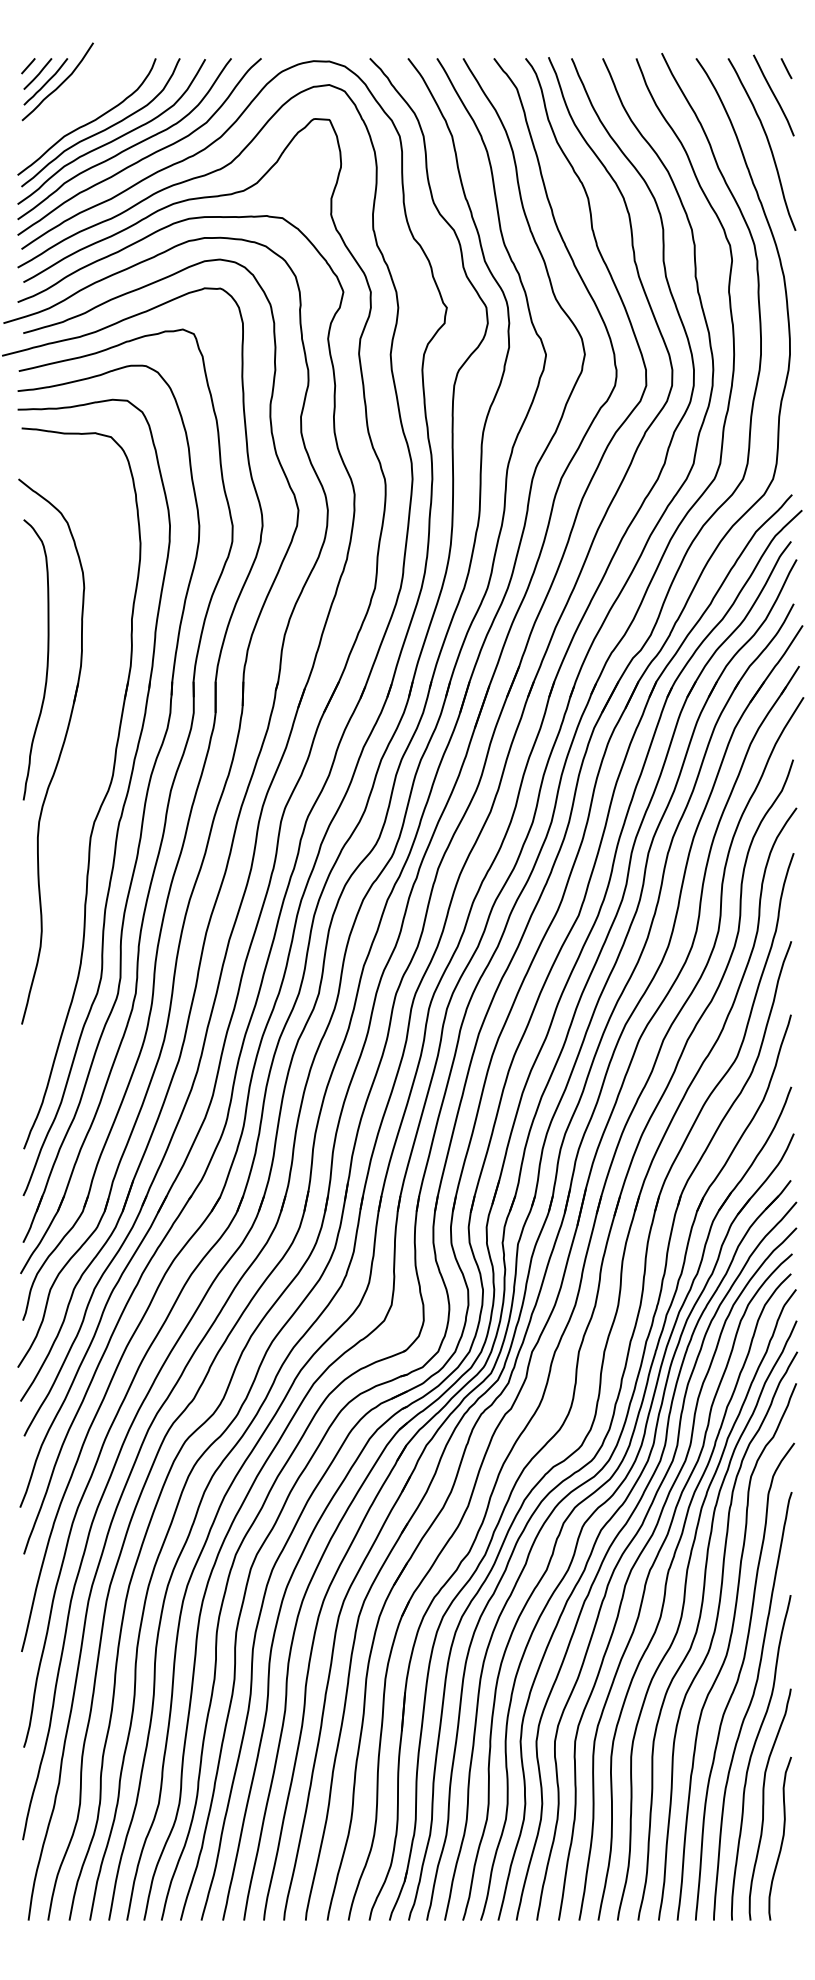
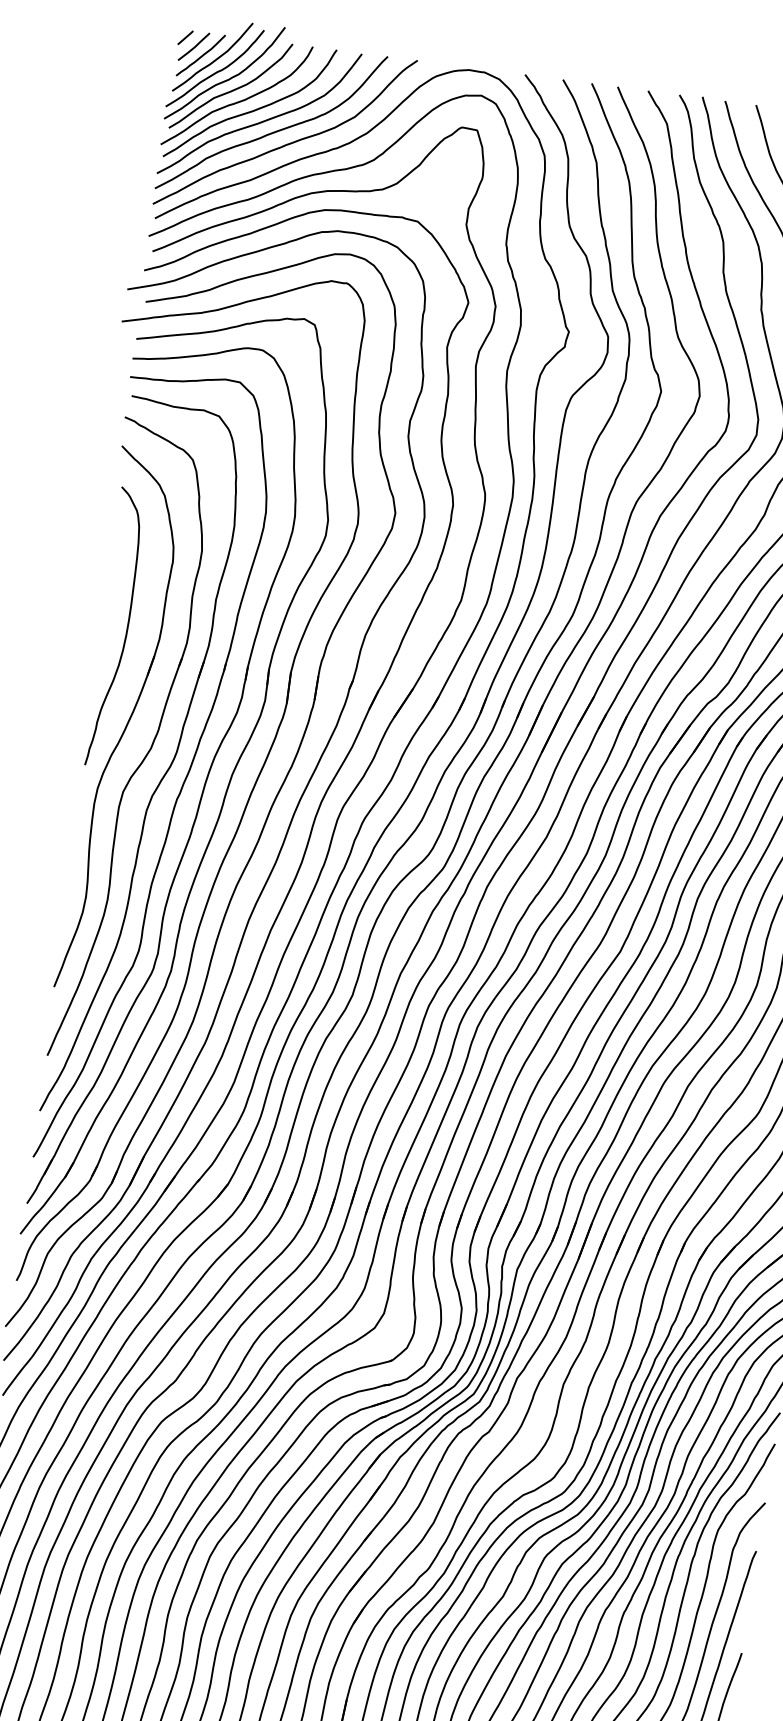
part: (76, 100) -> (228, 78), added
part: (83, 779) -> (147, 752), added

